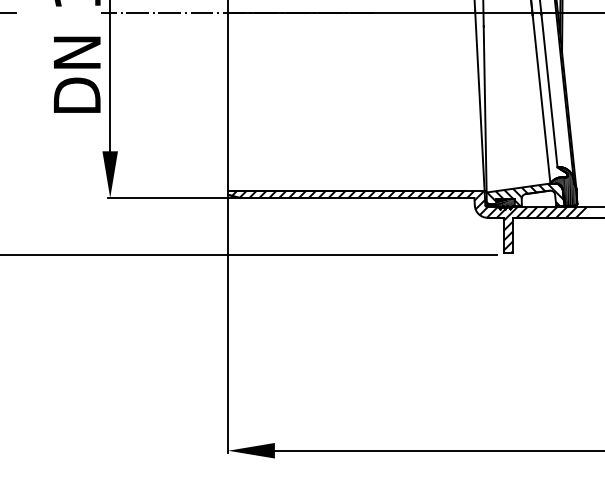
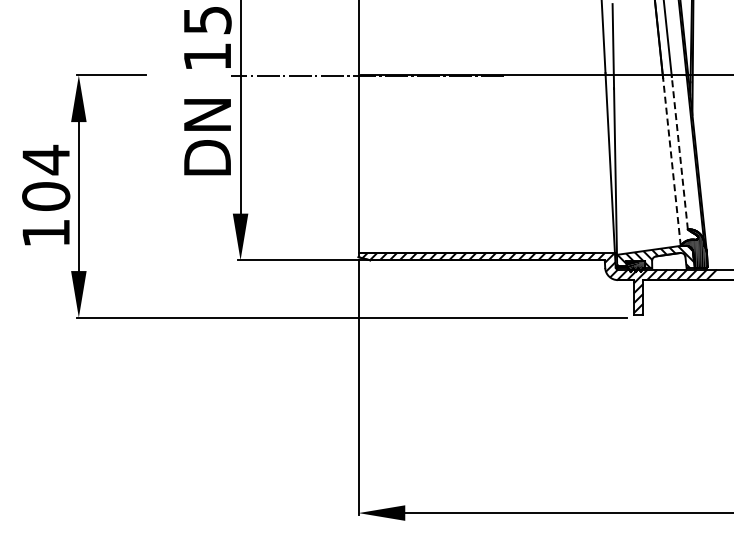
line: (549, 91) -> (679, 153), solid -> dashed
line: (541, 99) -> (671, 161), solid -> dashed

